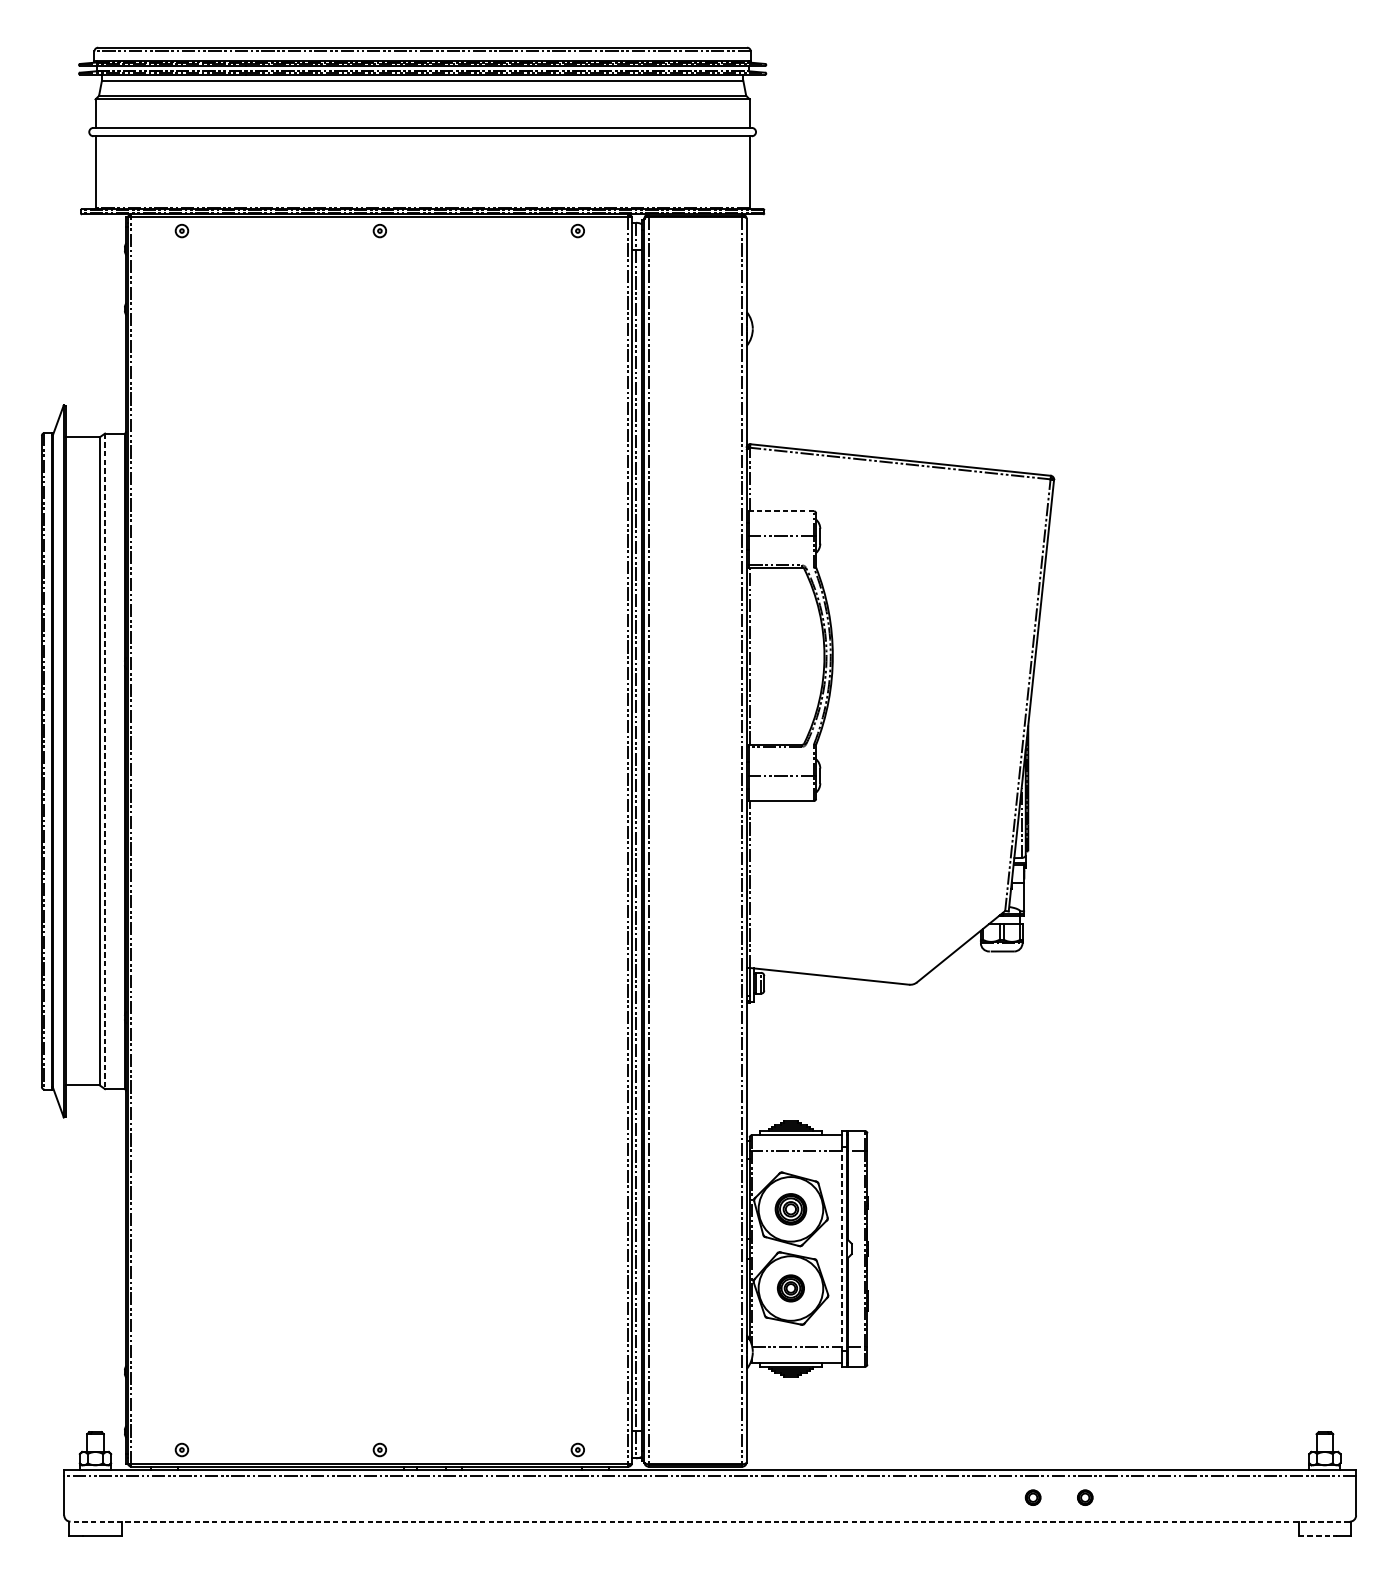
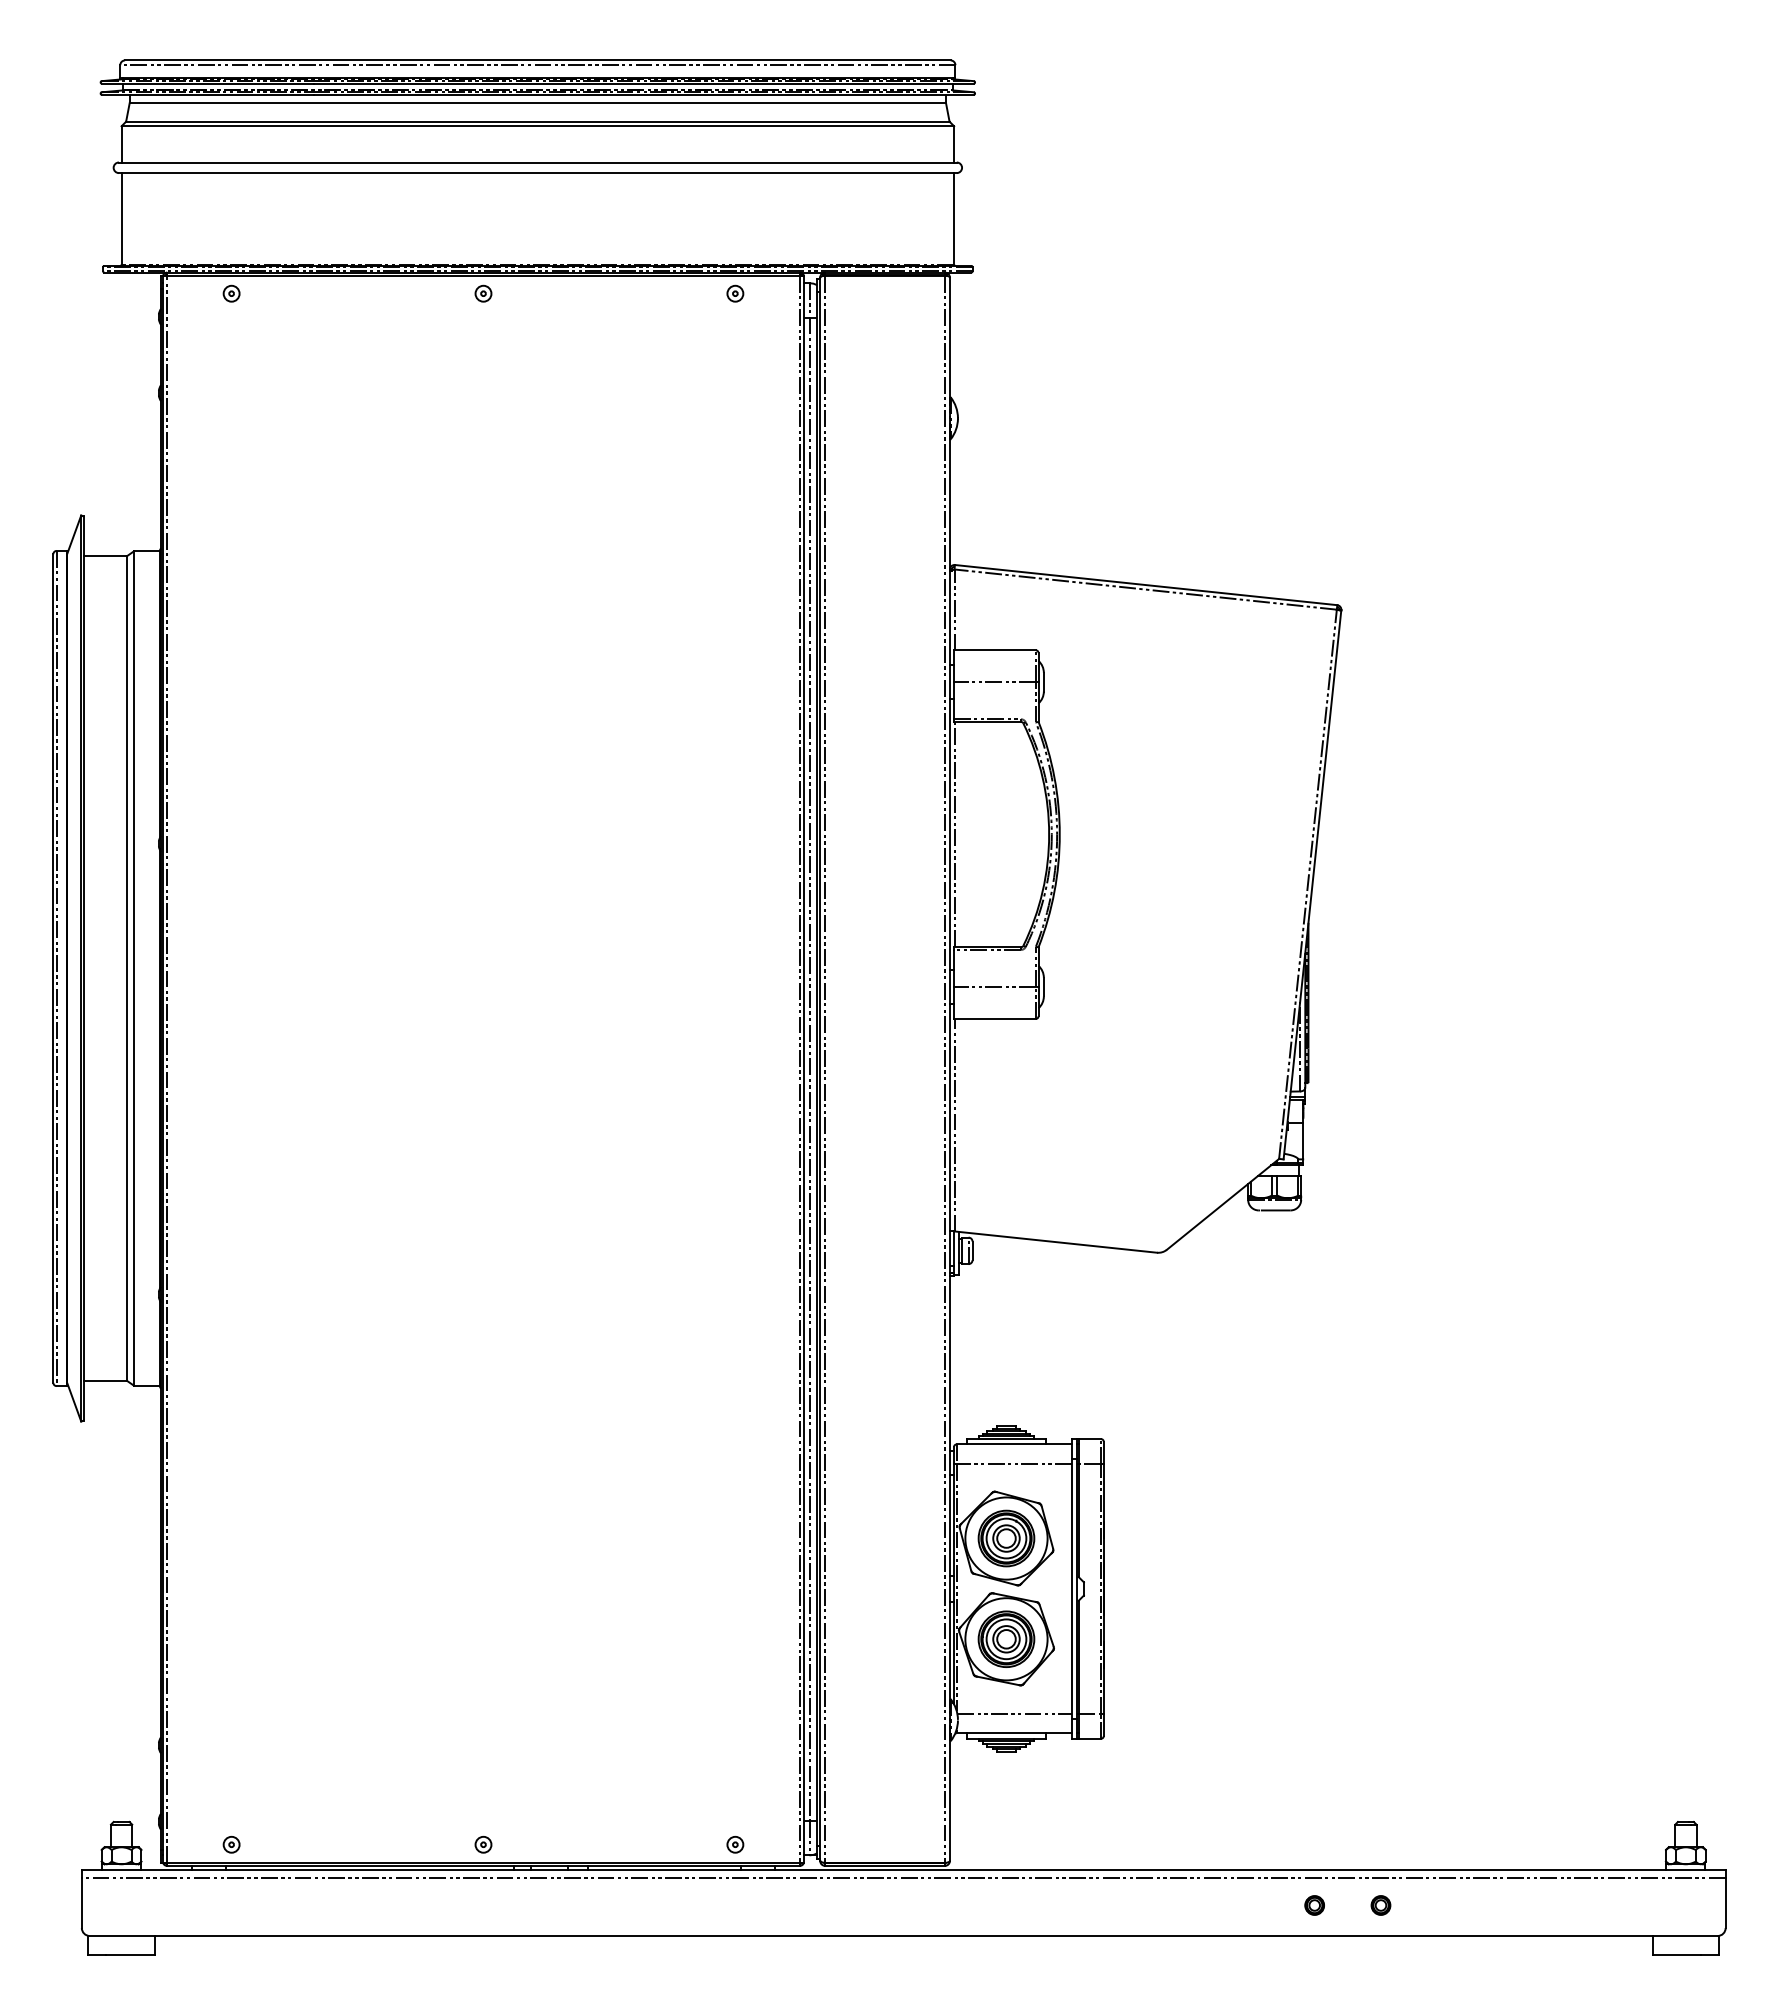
line: (781, 511) -> (994, 650), dashed -> solid
line: (104, 762) -> (133, 969), dashed -> solid
part: (790, 1209) -> (1006, 1538), size x1.43
line: (842, 1248) -> (1071, 1588), dashed -> solid
part: (790, 1287) -> (1006, 1638), size x1.67
line: (710, 1521) -> (903, 1935), dashed -> solid
line: (1317, 1536) -> (1676, 1954), dashed -> solid

